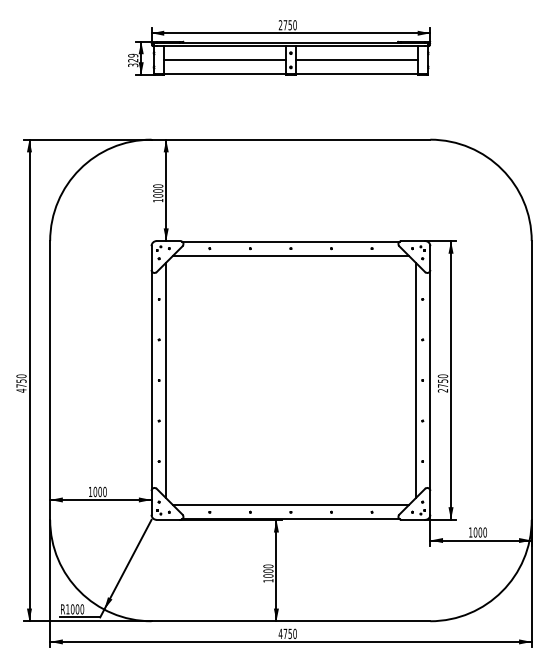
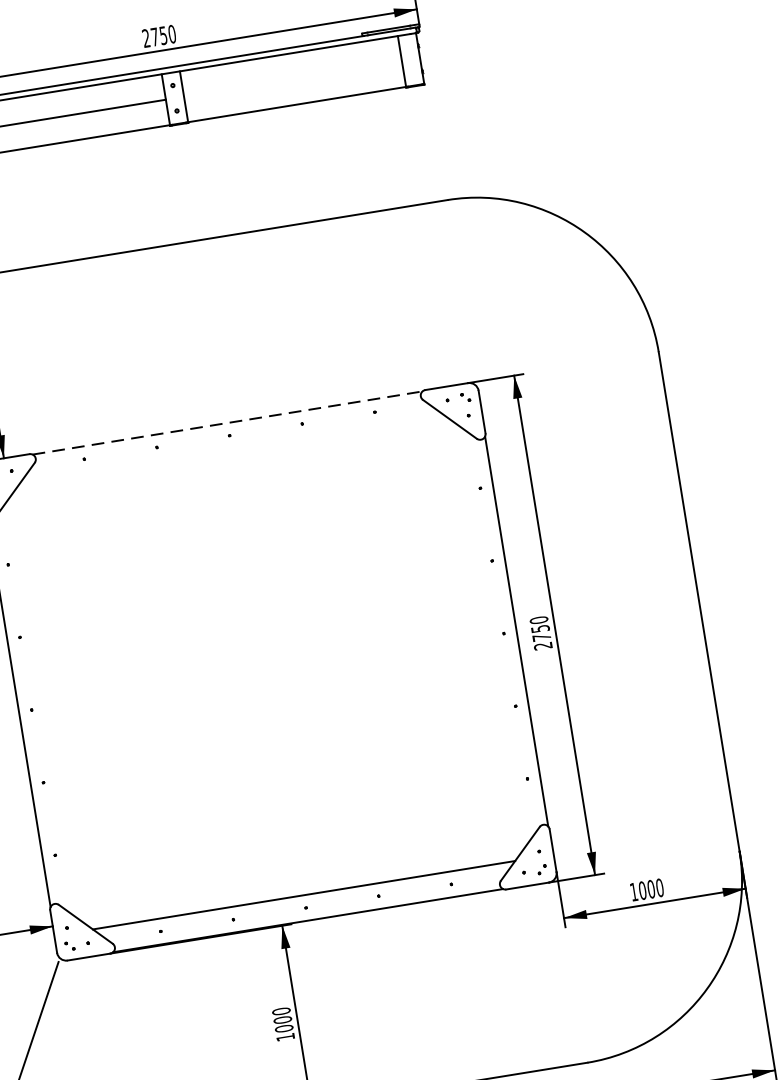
line: (356, 60) -> (292, 79), removed
line: (290, 241) -> (226, 423), solid -> dashed
line: (290, 255) -> (230, 448), removed
line: (166, 380) -> (44, 707), removed
line: (415, 380) -> (490, 635), removed

